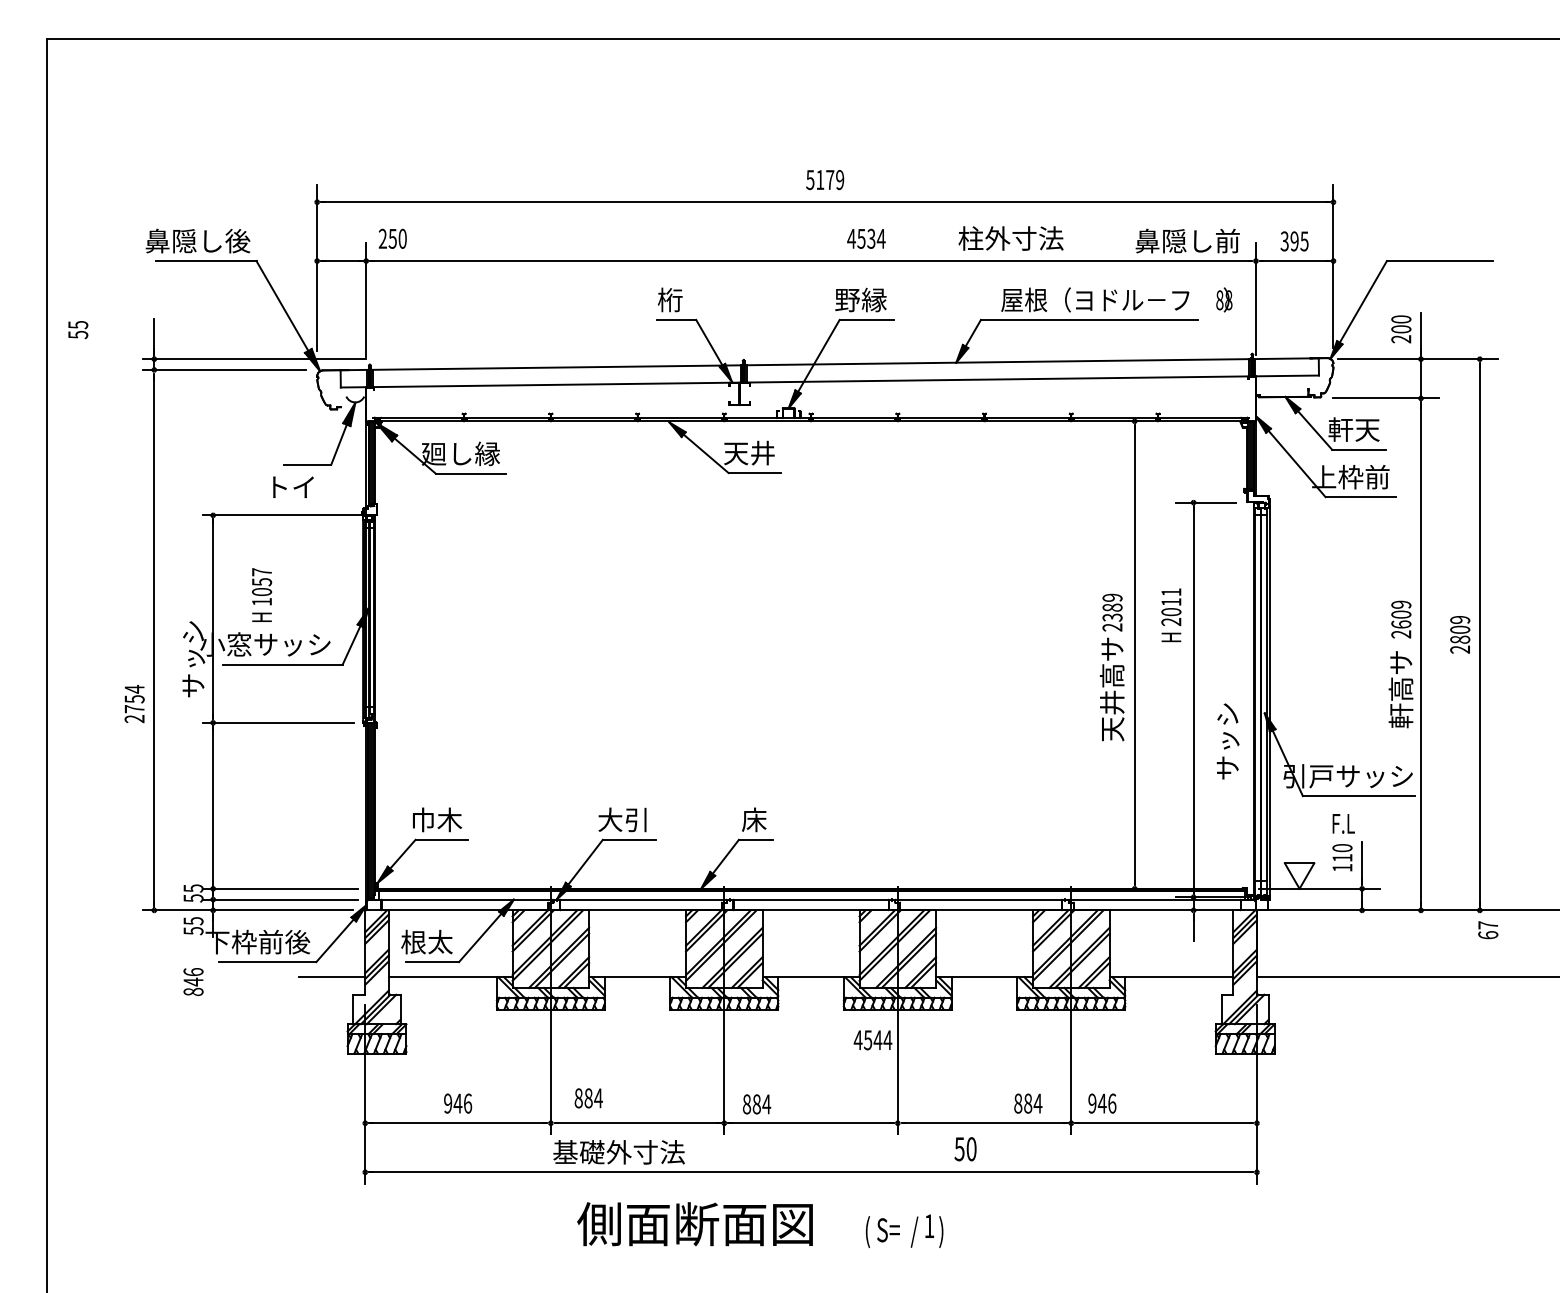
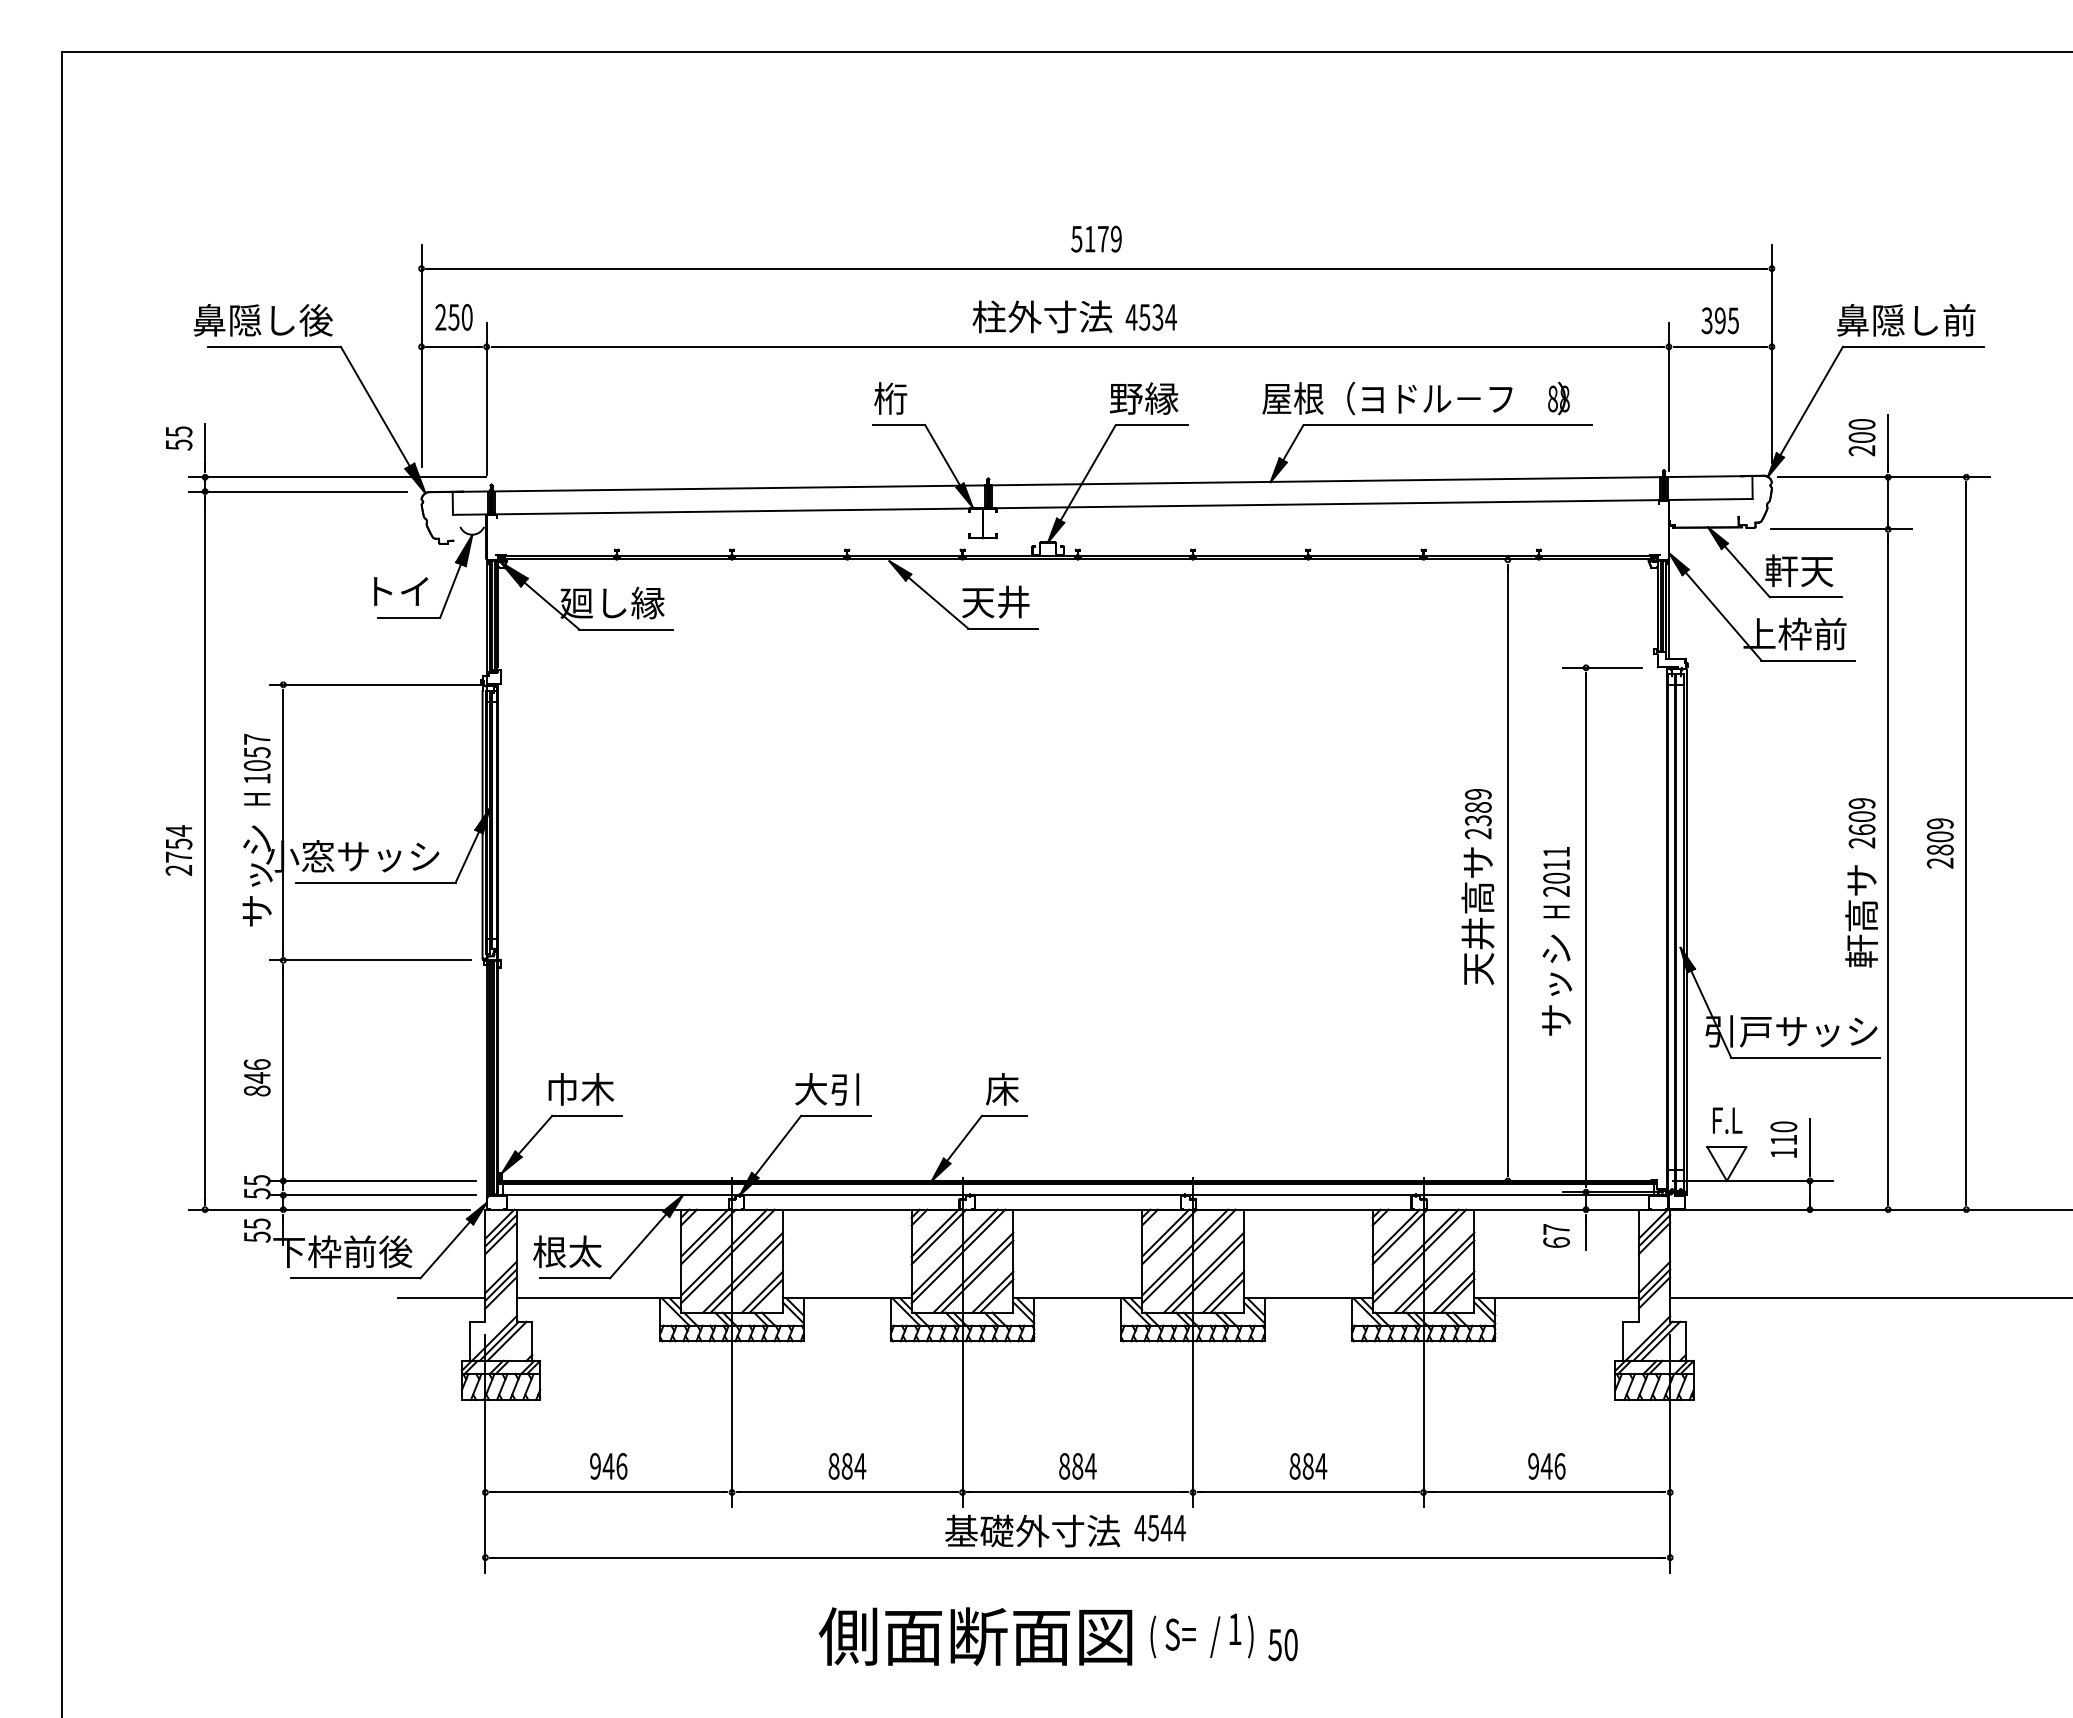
text: (392, 238) -> (453, 317), moved
text: (1011, 238) -> (1042, 316), moved
text: (1187, 241) -> (1906, 320), moved
text: (1116, 299) -> (1415, 398), moved
text: (78, 330) -> (179, 438), moved
text: (293, 487) -> (401, 591), moved
text: (261, 594) -> (256, 769), moved
text: (1171, 615) -> (1556, 882), moved
text: (134, 704) -> (178, 850), moved
text: (1228, 740) -> (1557, 984), moved
text: (1343, 823) -> (1727, 1120), moved
text: (1488, 929) -> (1556, 1235), moved
text: (192, 981) -> (256, 1077), moved
text: (872, 1040) -> (1159, 1528), moved
text: (588, 1098) -> (847, 1466), moved
text: (1028, 1103) -> (1308, 1466), moved
text: (1102, 1103) -> (1546, 1466), moved
text: (756, 1104) -> (1077, 1466), moved
text: (965, 1148) -> (1282, 1644), moved
text: (618, 1151) -> (1032, 1530), moved
text: (694, 1224) -> (975, 1636), moved

